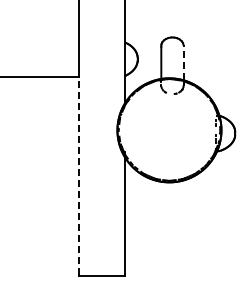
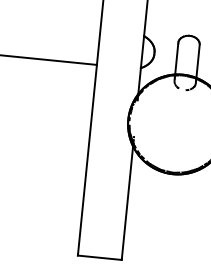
line: (183, 62) -> (198, 60), dashed -> solid
line: (79, 176) -> (87, 160), dashed -> solid

